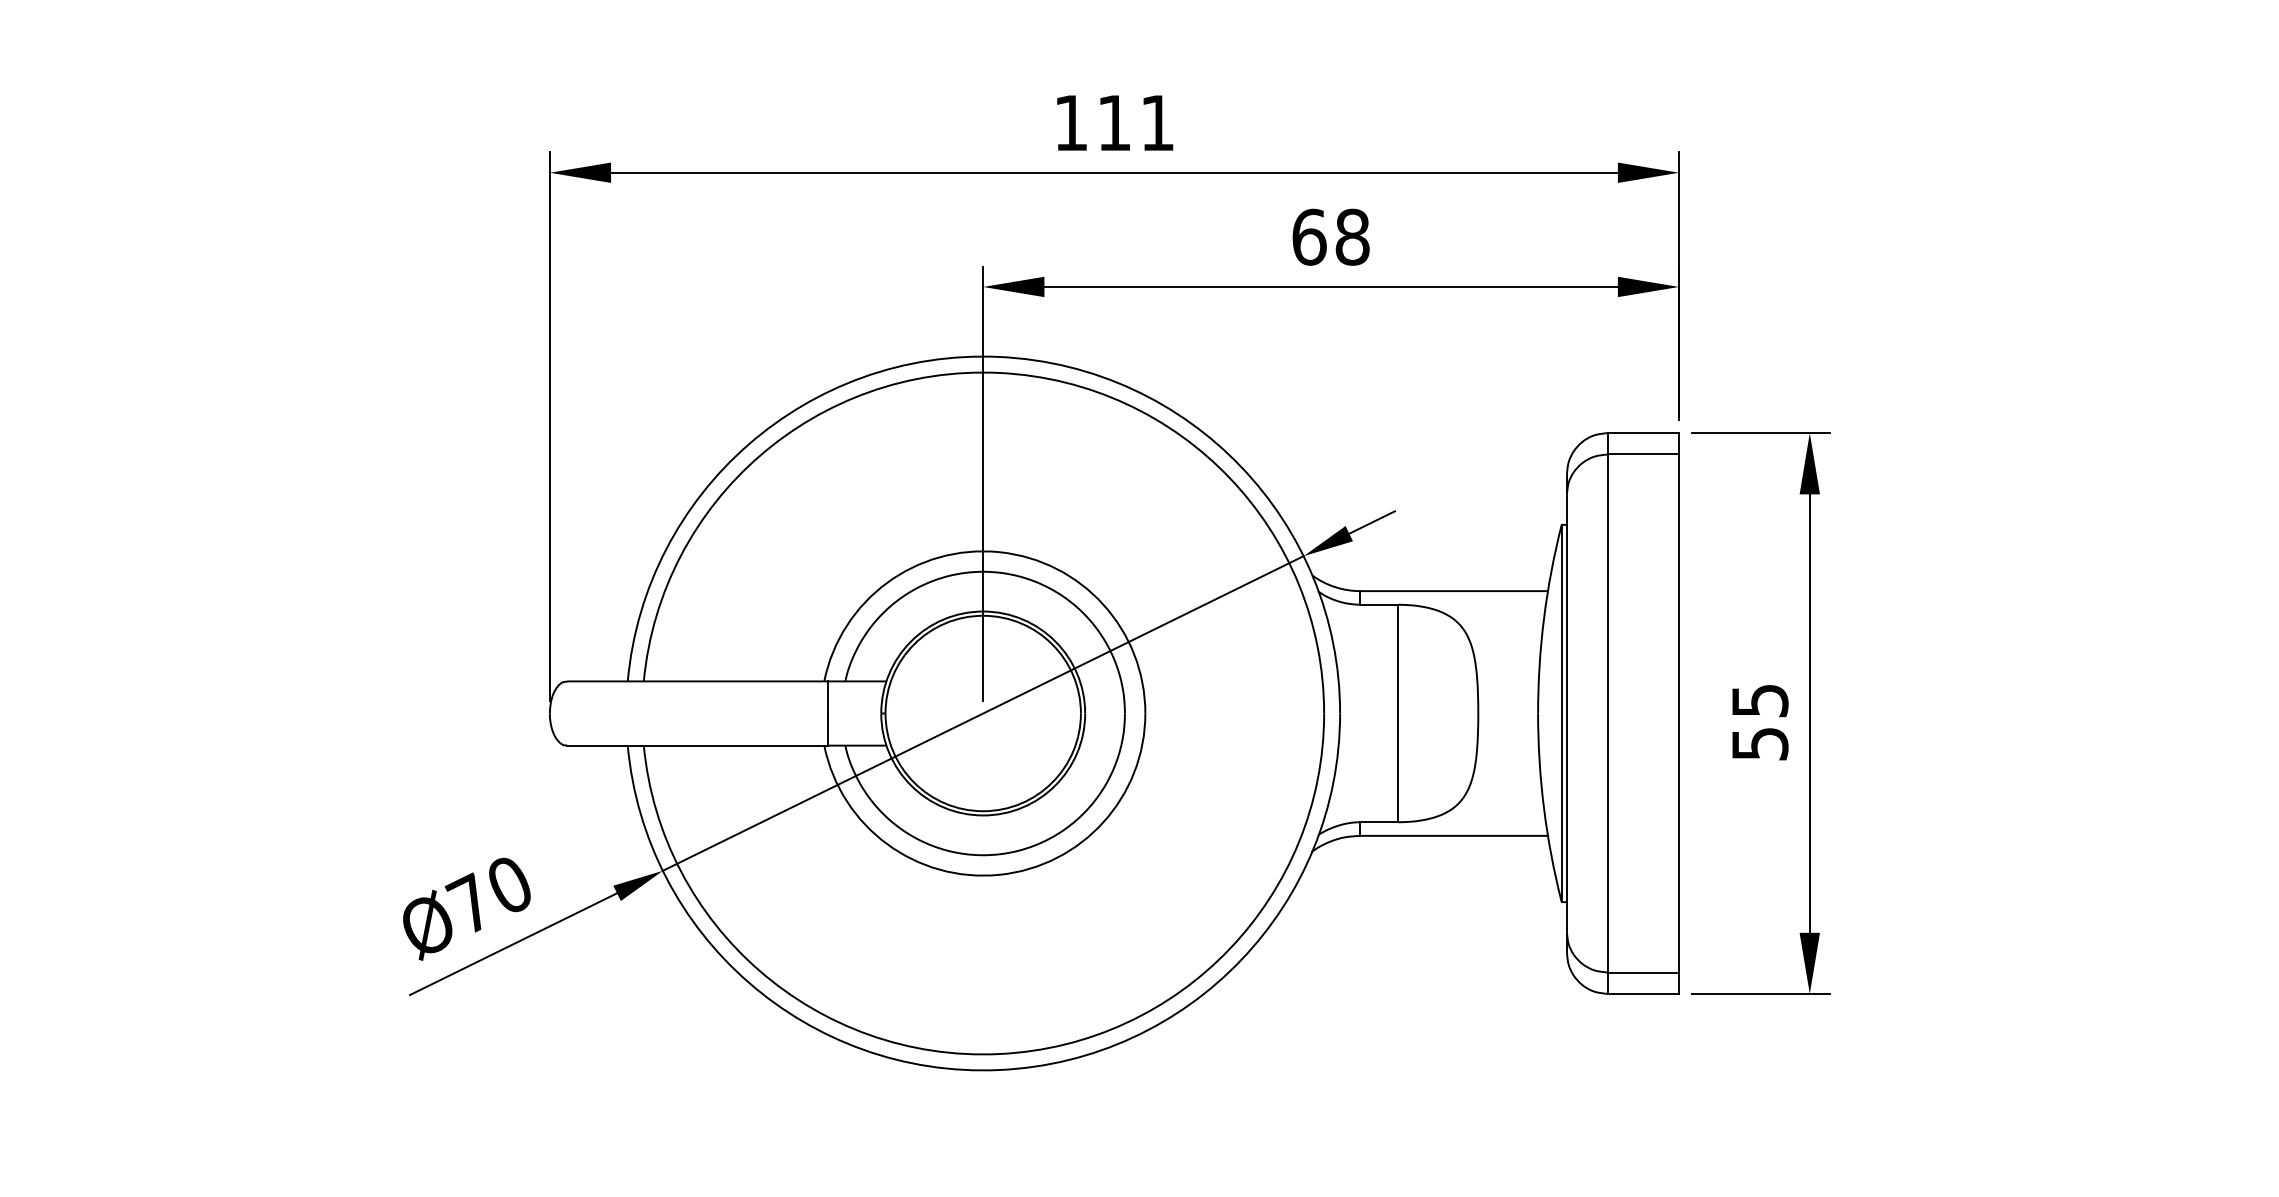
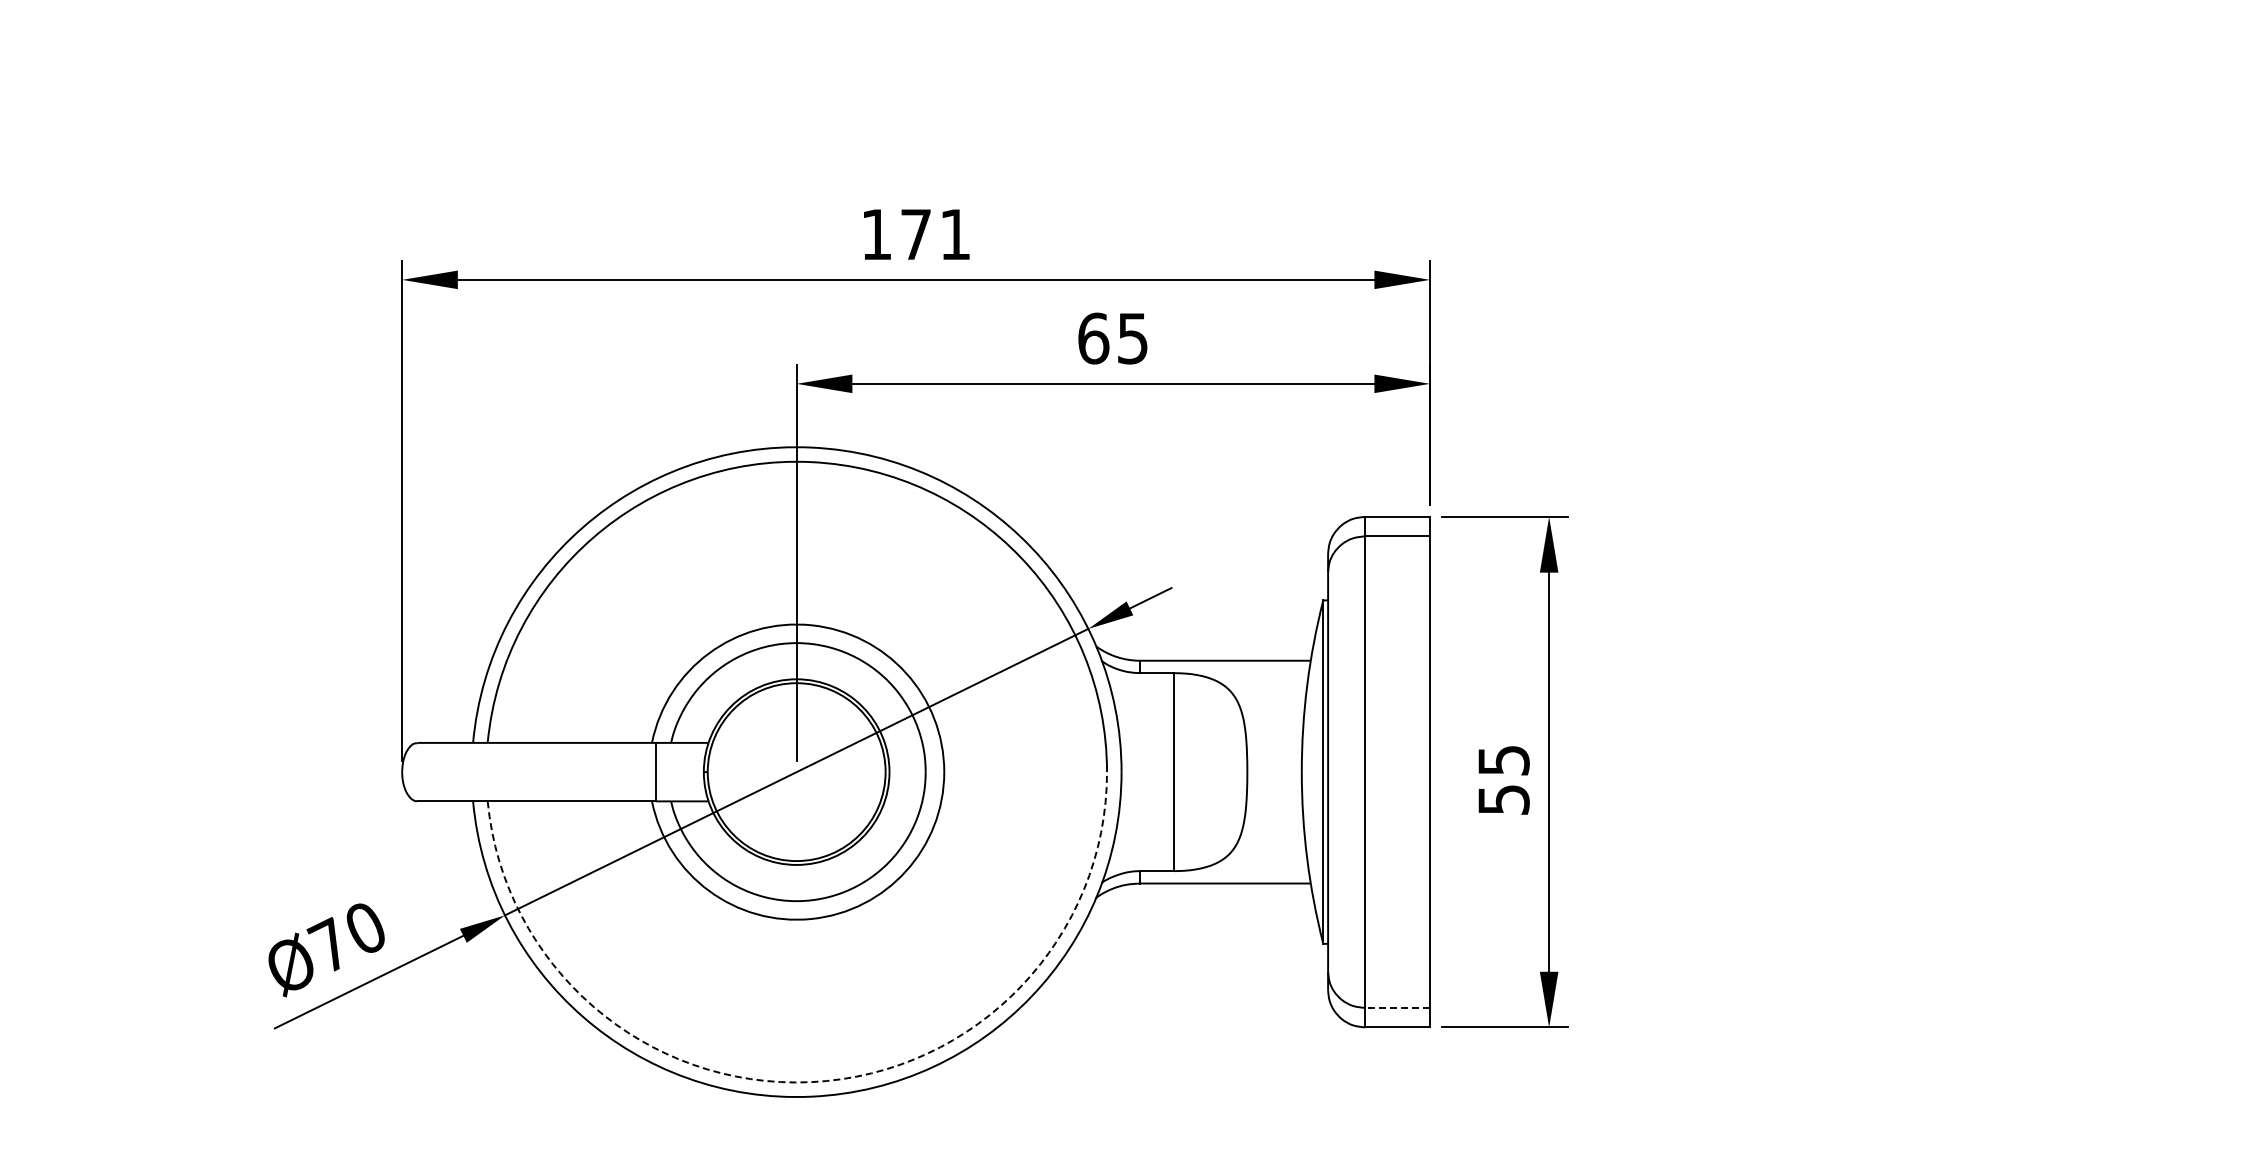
text: (1113, 122) -> (915, 234), 111 -> 171
text: (1352, 237) -> (1132, 338), 68 -> 65
line: (1643, 972) -> (1397, 1007), solid -> dashed
arc: (999, 1054) -> (811, 1082), solid -> dashed

